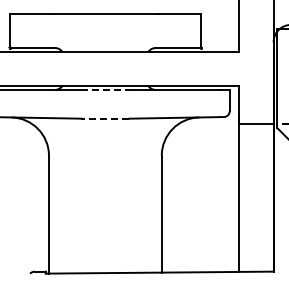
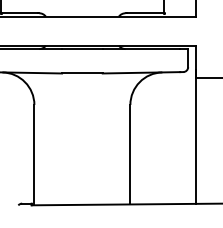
line: (105, 90) -> (82, 49), dashed -> solid
line: (105, 118) -> (82, 73), dashed -> solid

